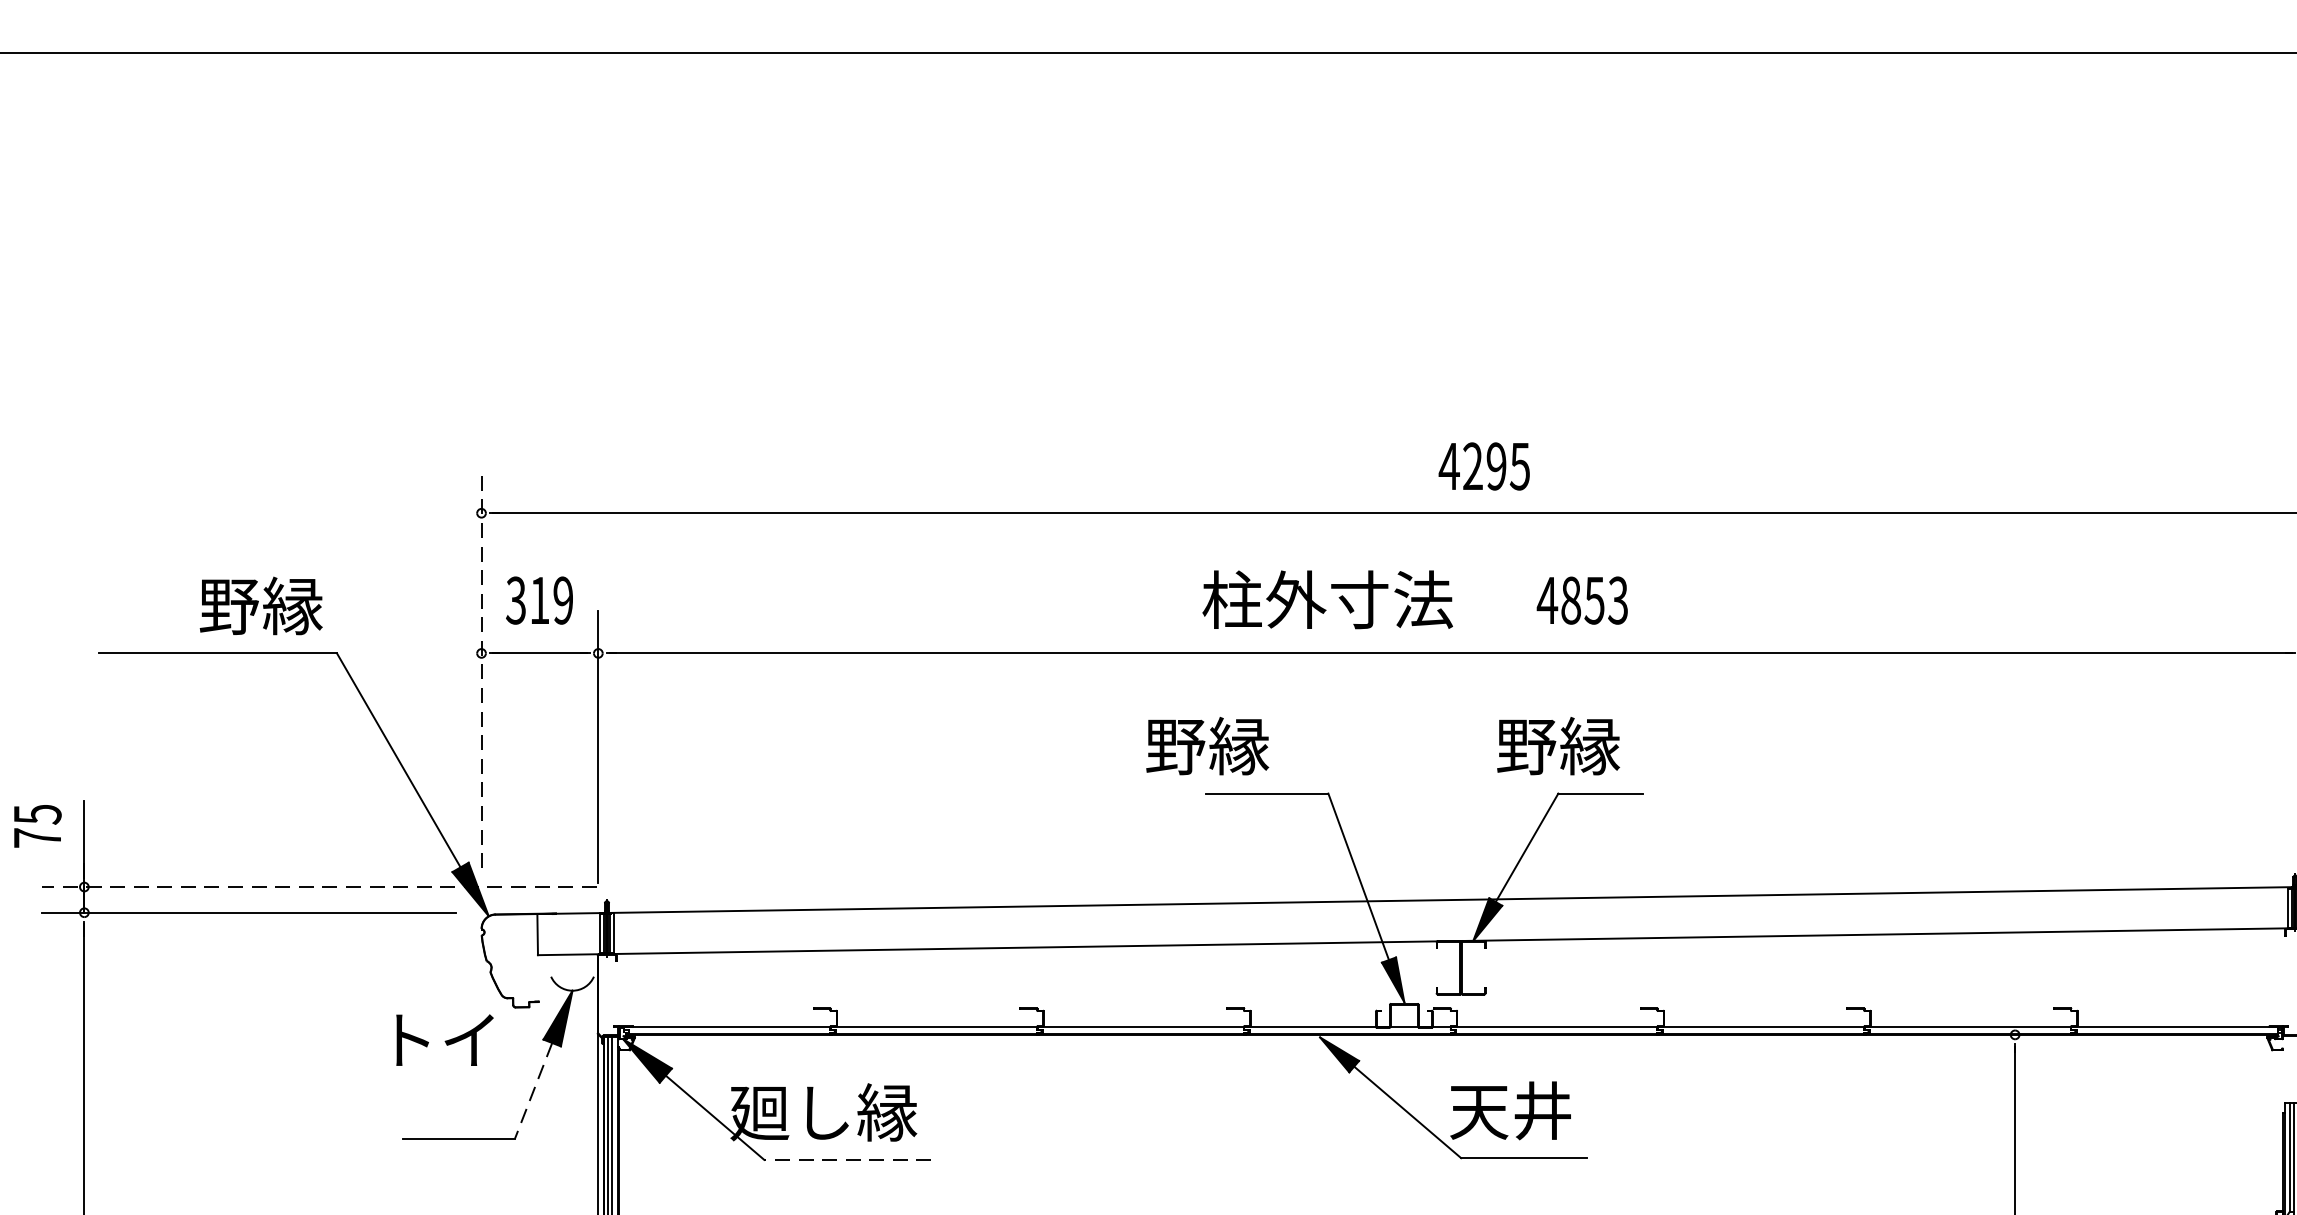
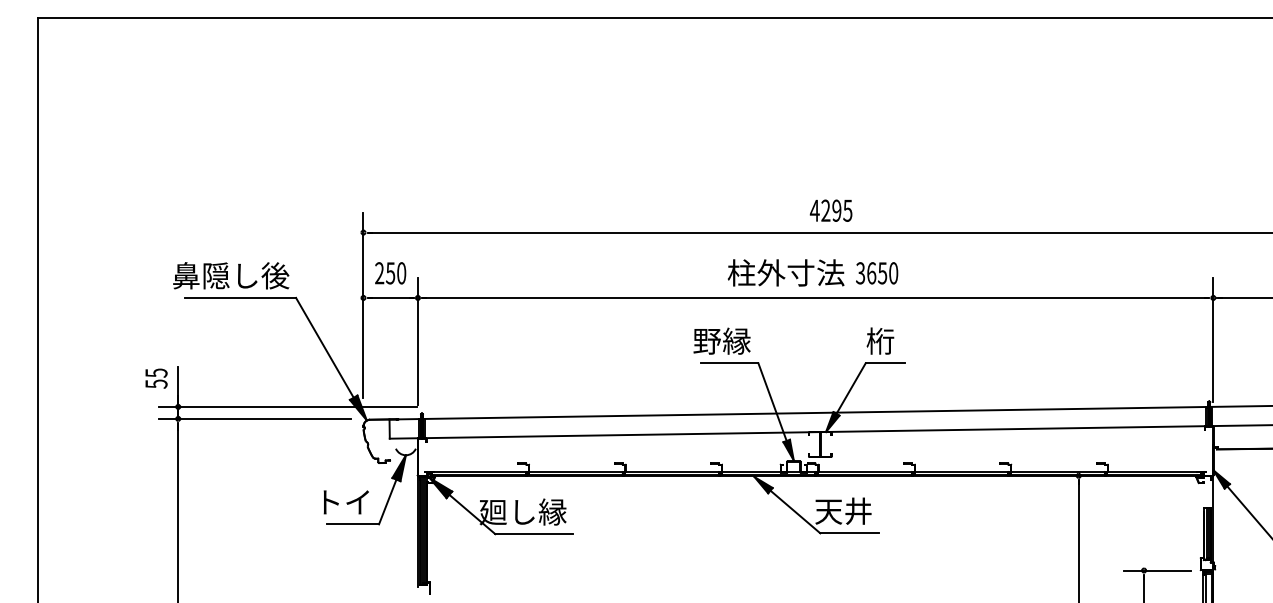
text: (1326, 598) -> (785, 272), moved
text: (539, 600) -> (390, 273), 319 -> 250
text: (1581, 600) -> (876, 273), 4853 -> 3650
text: (198, 605) -> (231, 275), 野縁 -> 鼻隠し後
line: (481, 669) -> (363, 305), dashed -> solid
text: (1206, 744) -> (721, 340), moved
text: (1557, 744) -> (865, 340), 野縁 -> 桁
text: (37, 836) -> (156, 383), 75 -> 55
line: (318, 886) -> (287, 406), dashed -> solid
text: (442, 1040) -> (345, 502), moved
line: (533, 1092) -> (387, 502), dashed -> solid
line: (848, 1160) -> (534, 534), dashed -> solid

